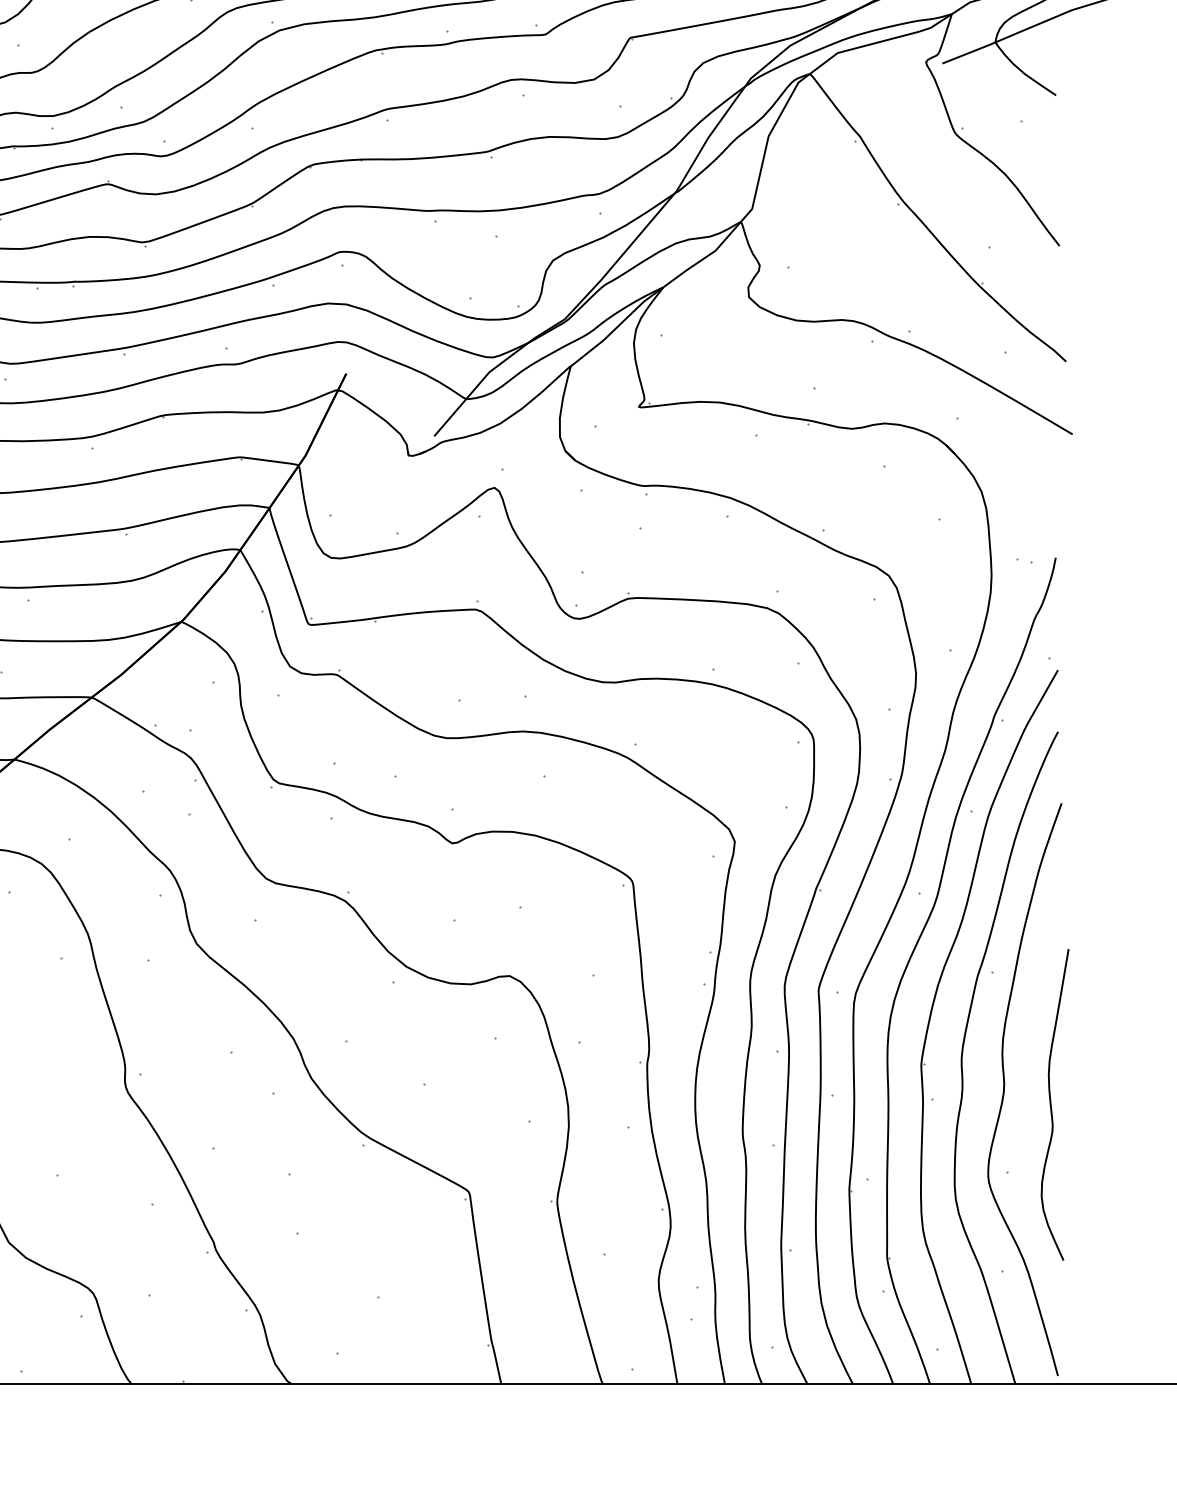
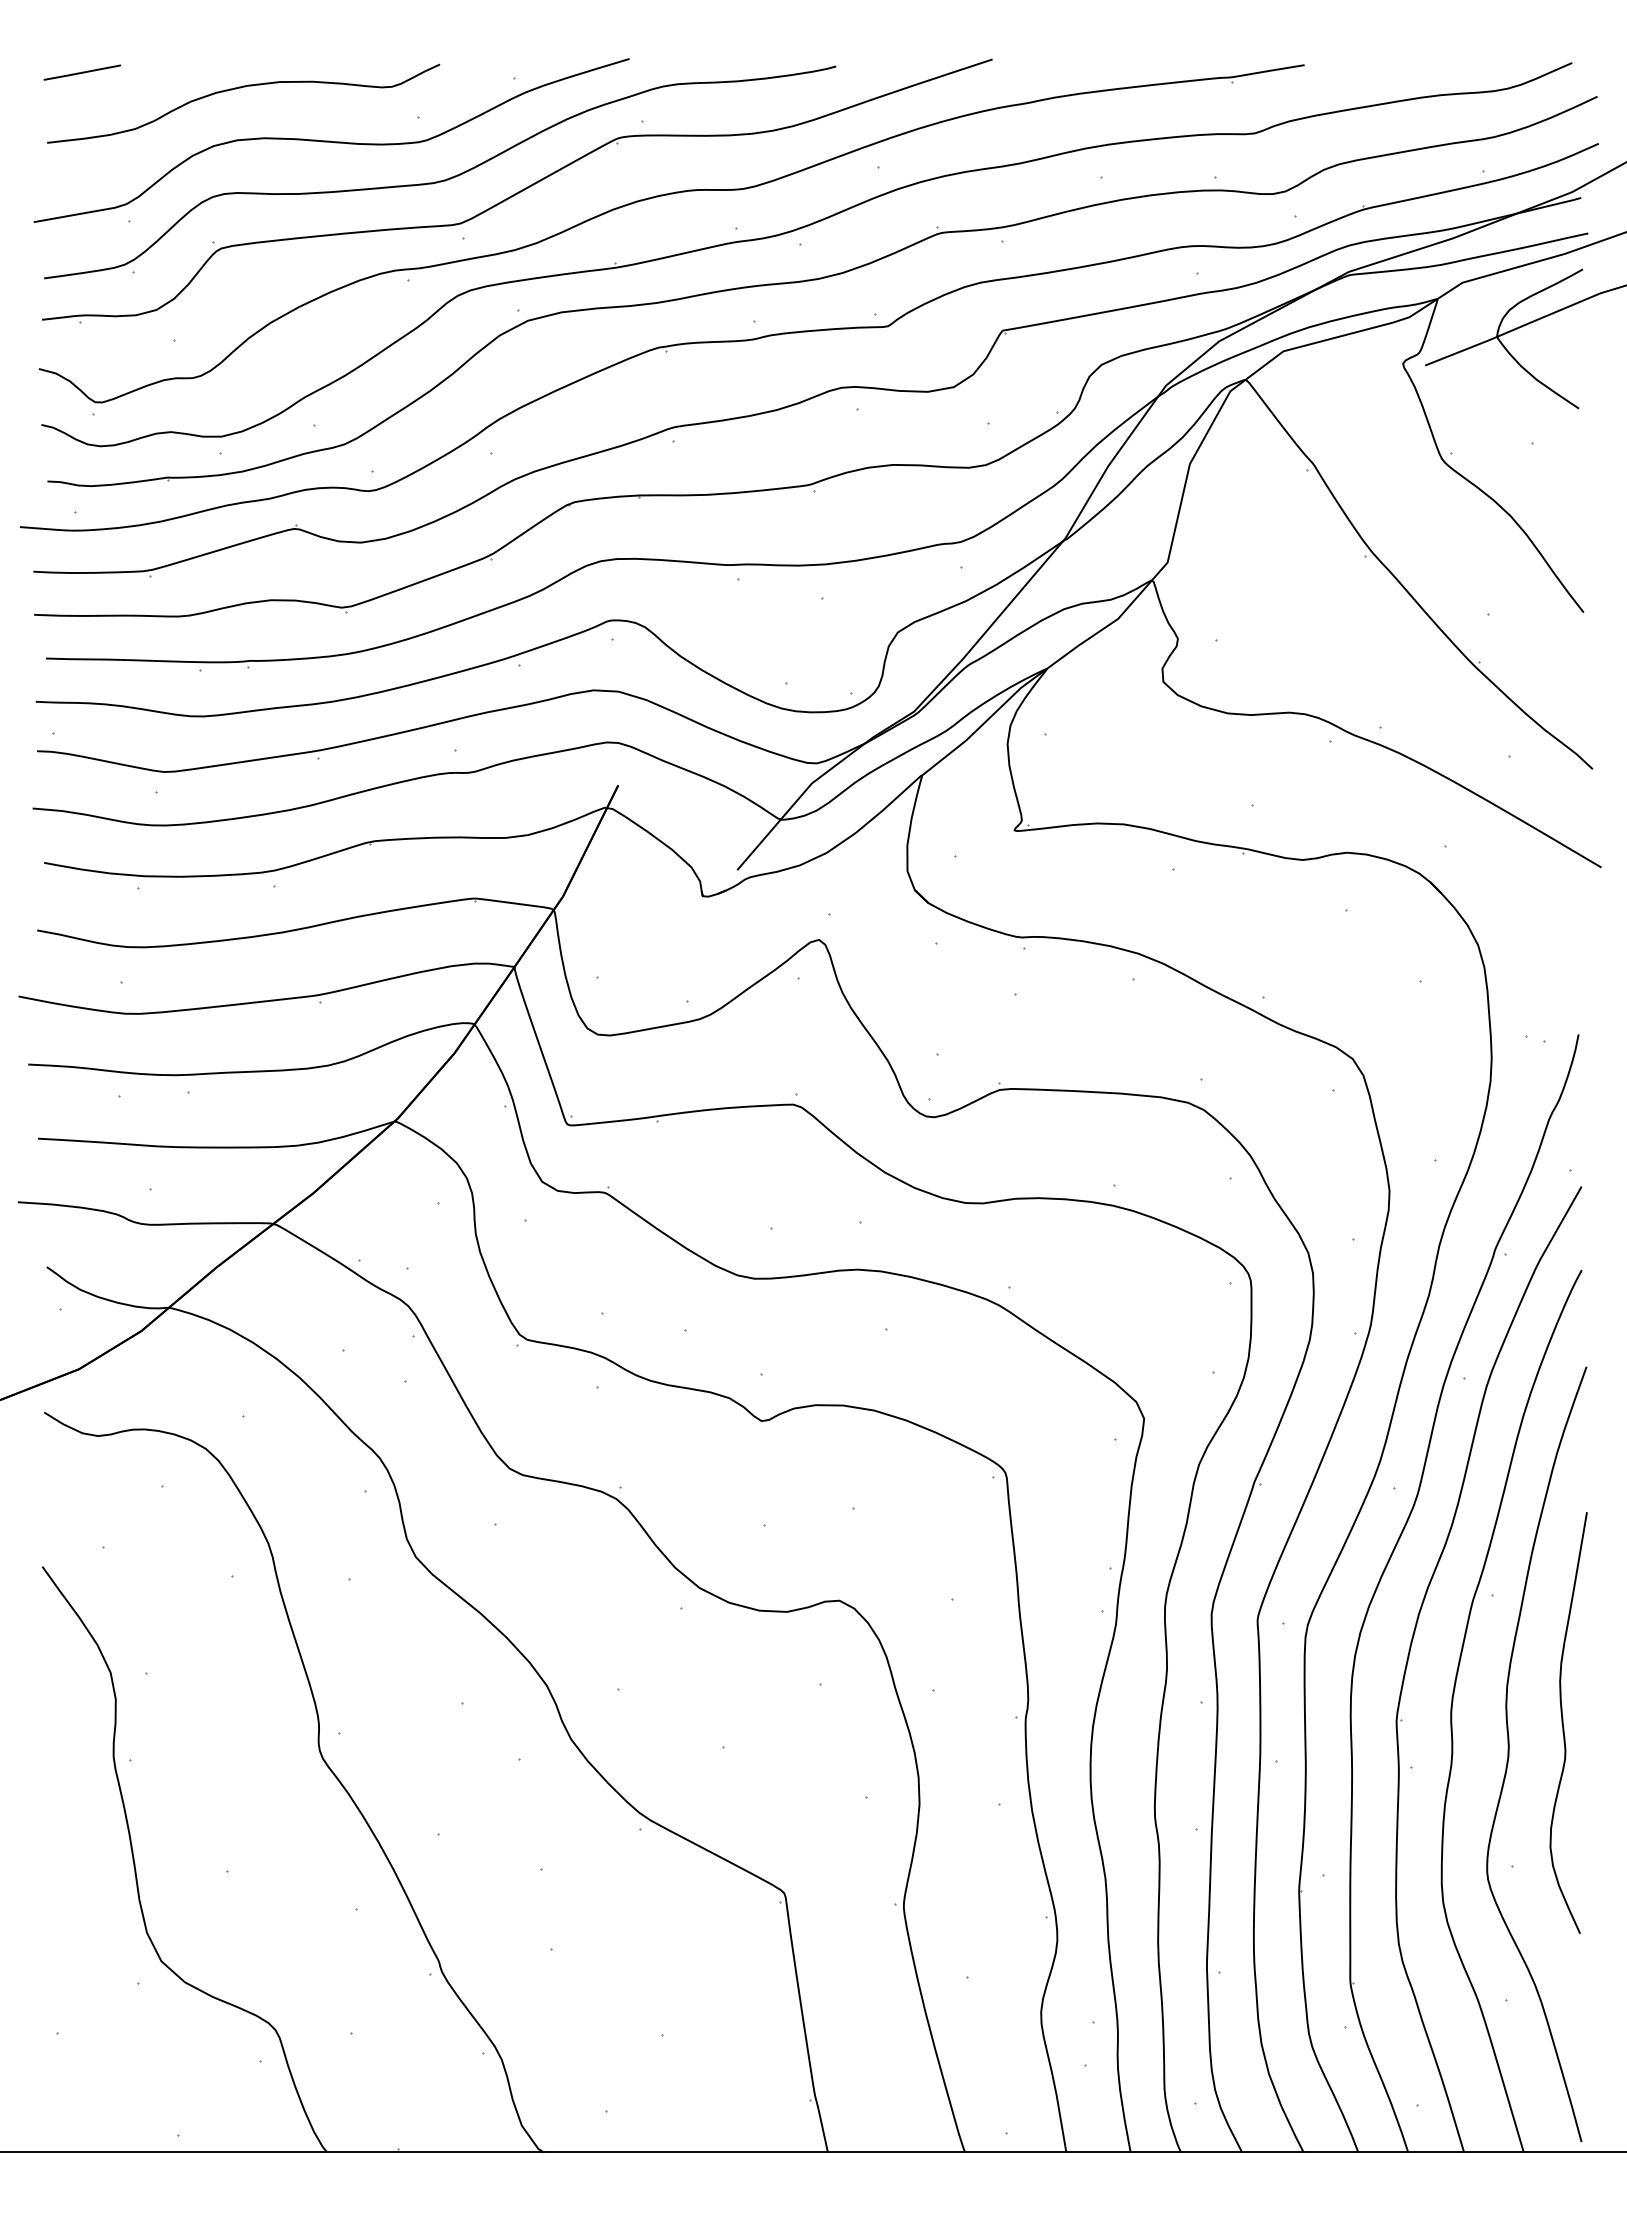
curve: (1051, 1104) -> (1563, 1722), moved

